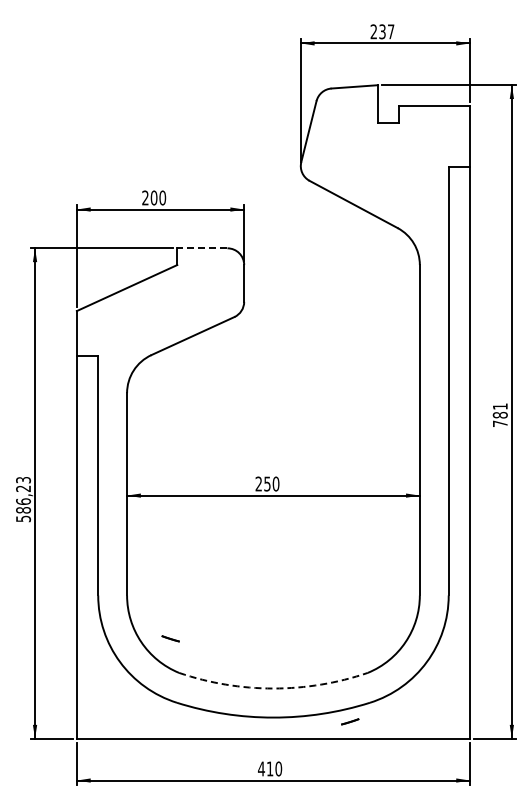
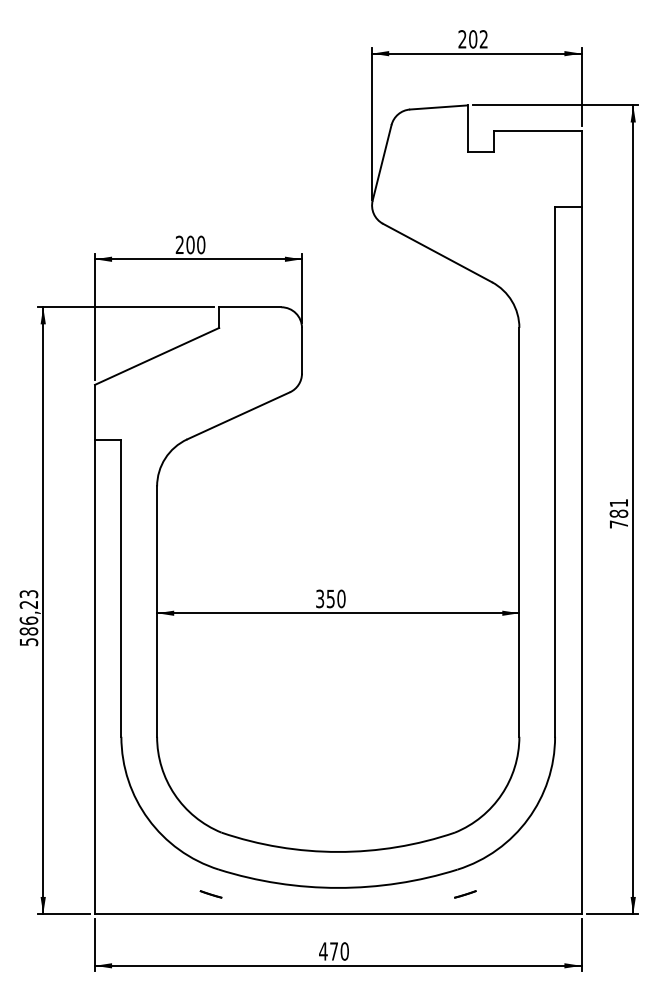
text: (386, 31) -> (478, 38), 237 -> 202
line: (201, 248) -> (249, 307), dashed -> solid
text: (258, 484) -> (319, 599), 250 -> 350
line: (170, 638) -> (210, 893), moved
arc: (273, 688) -> (338, 851), dashed -> solid
line: (350, 721) -> (465, 893), moved
text: (270, 768) -> (334, 950), 410 -> 470

